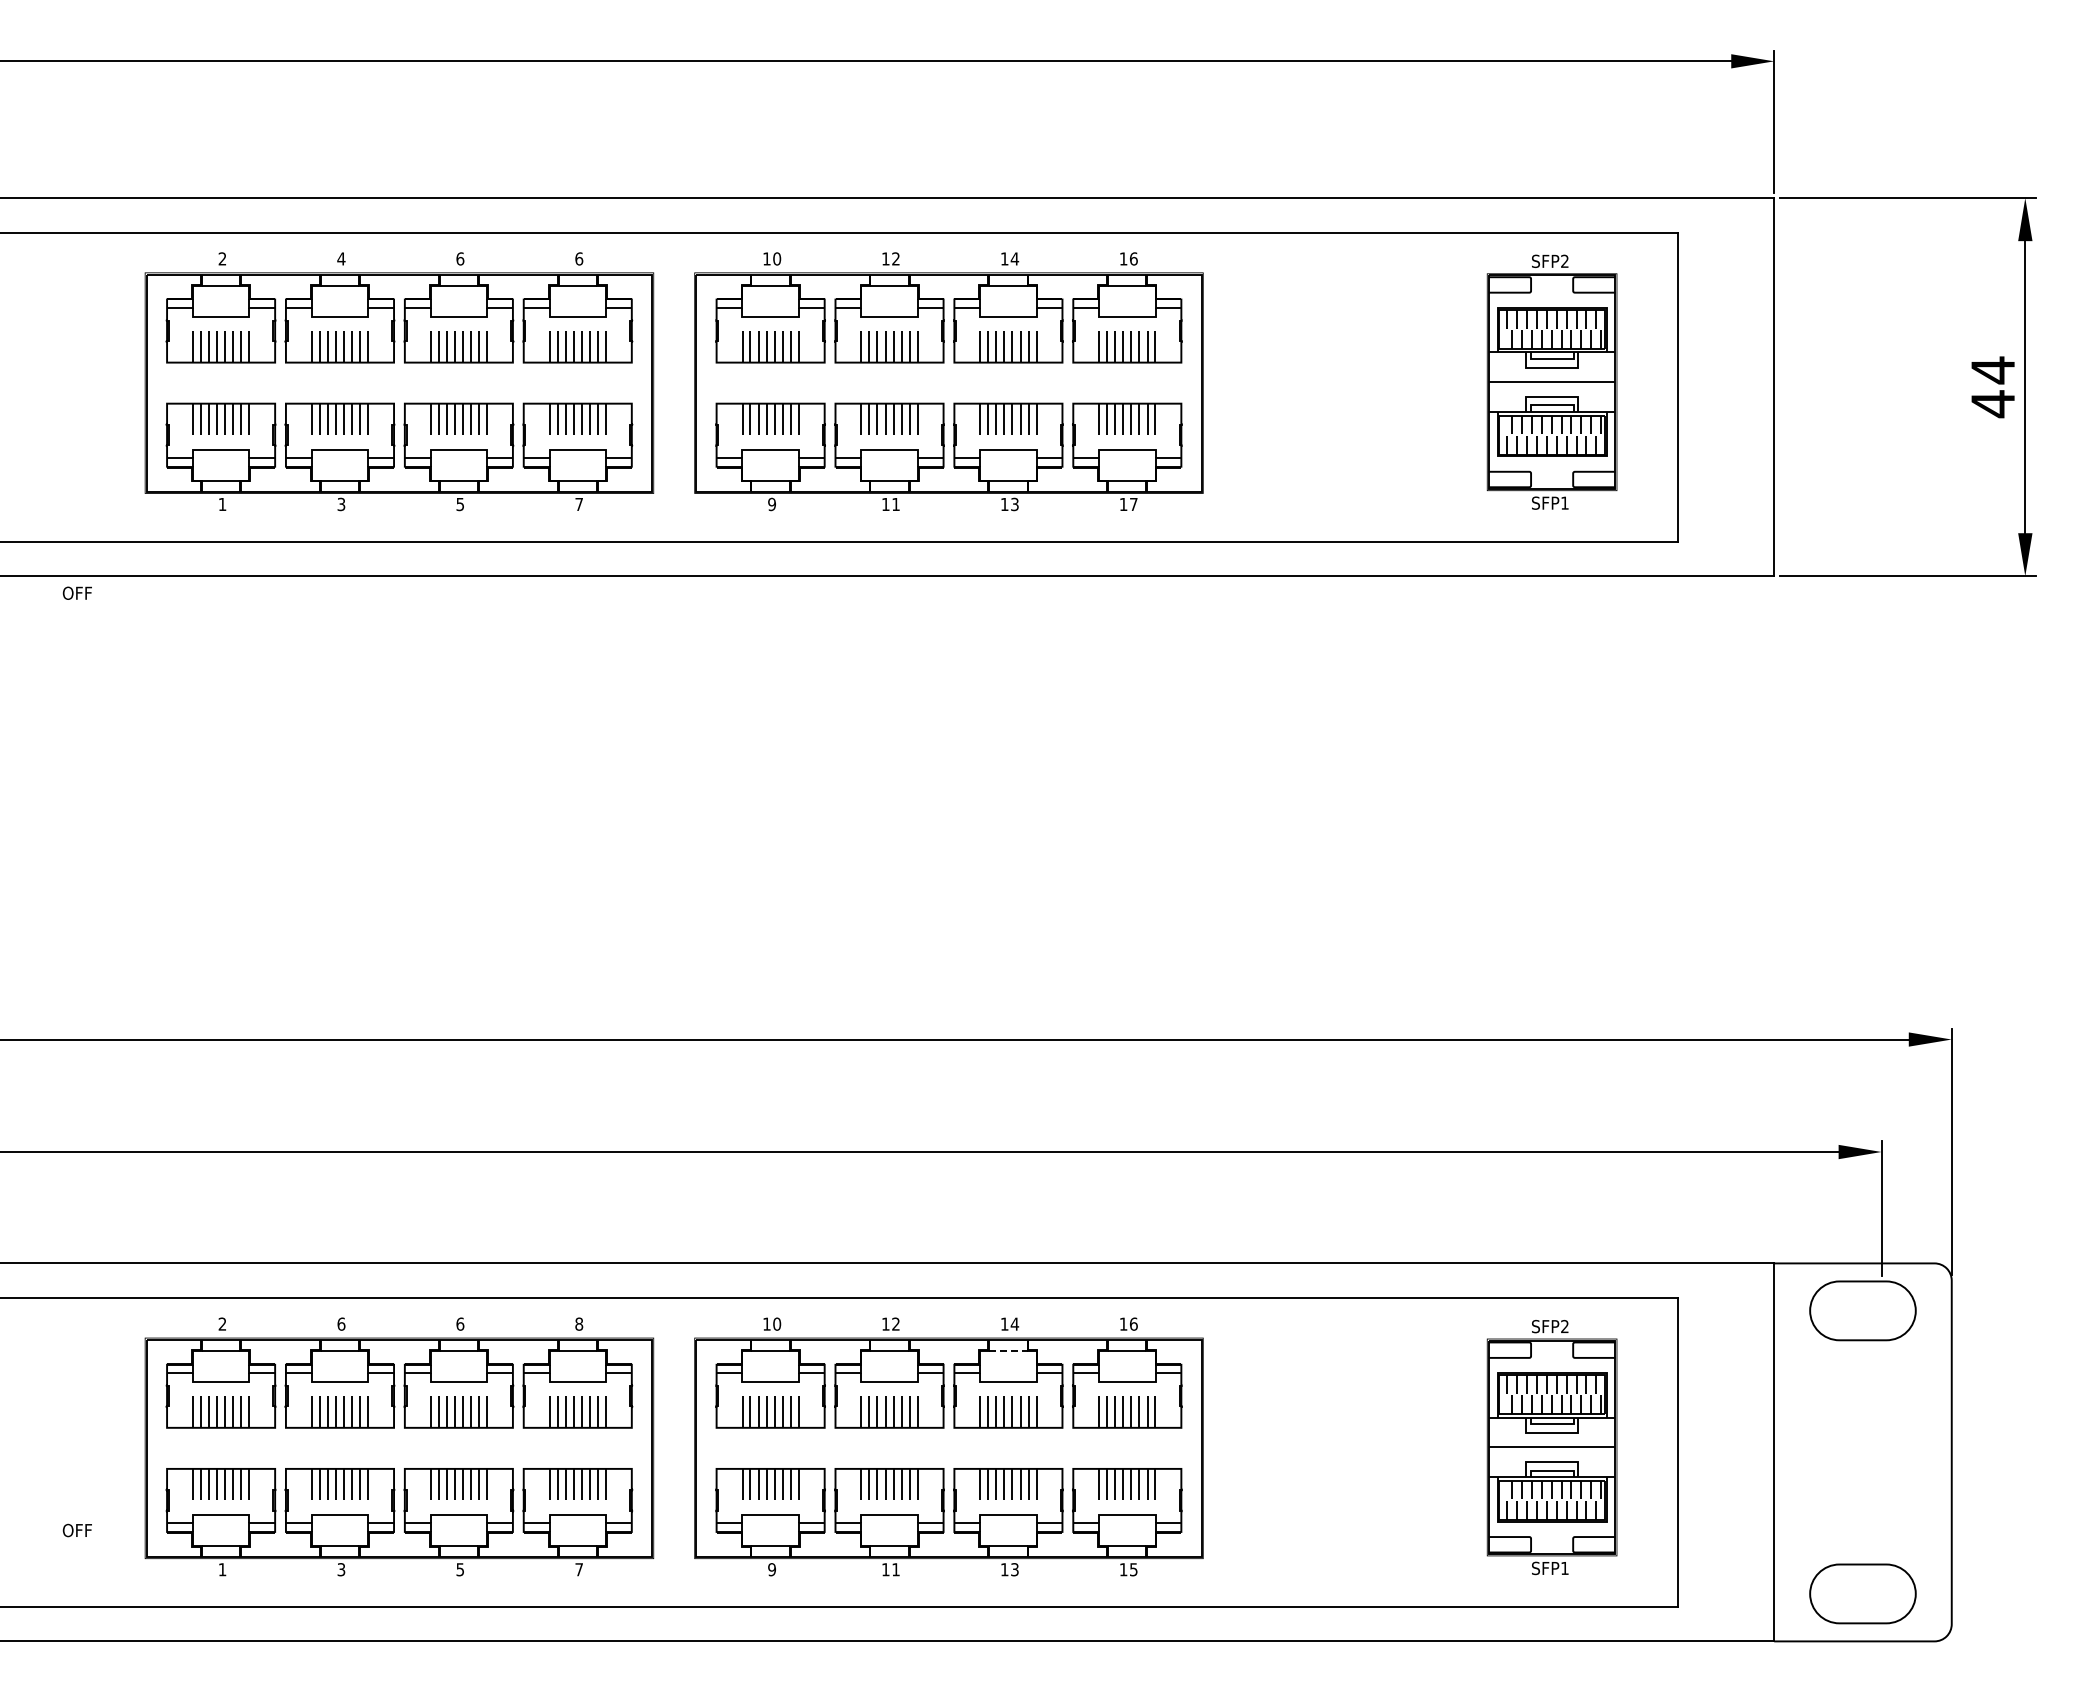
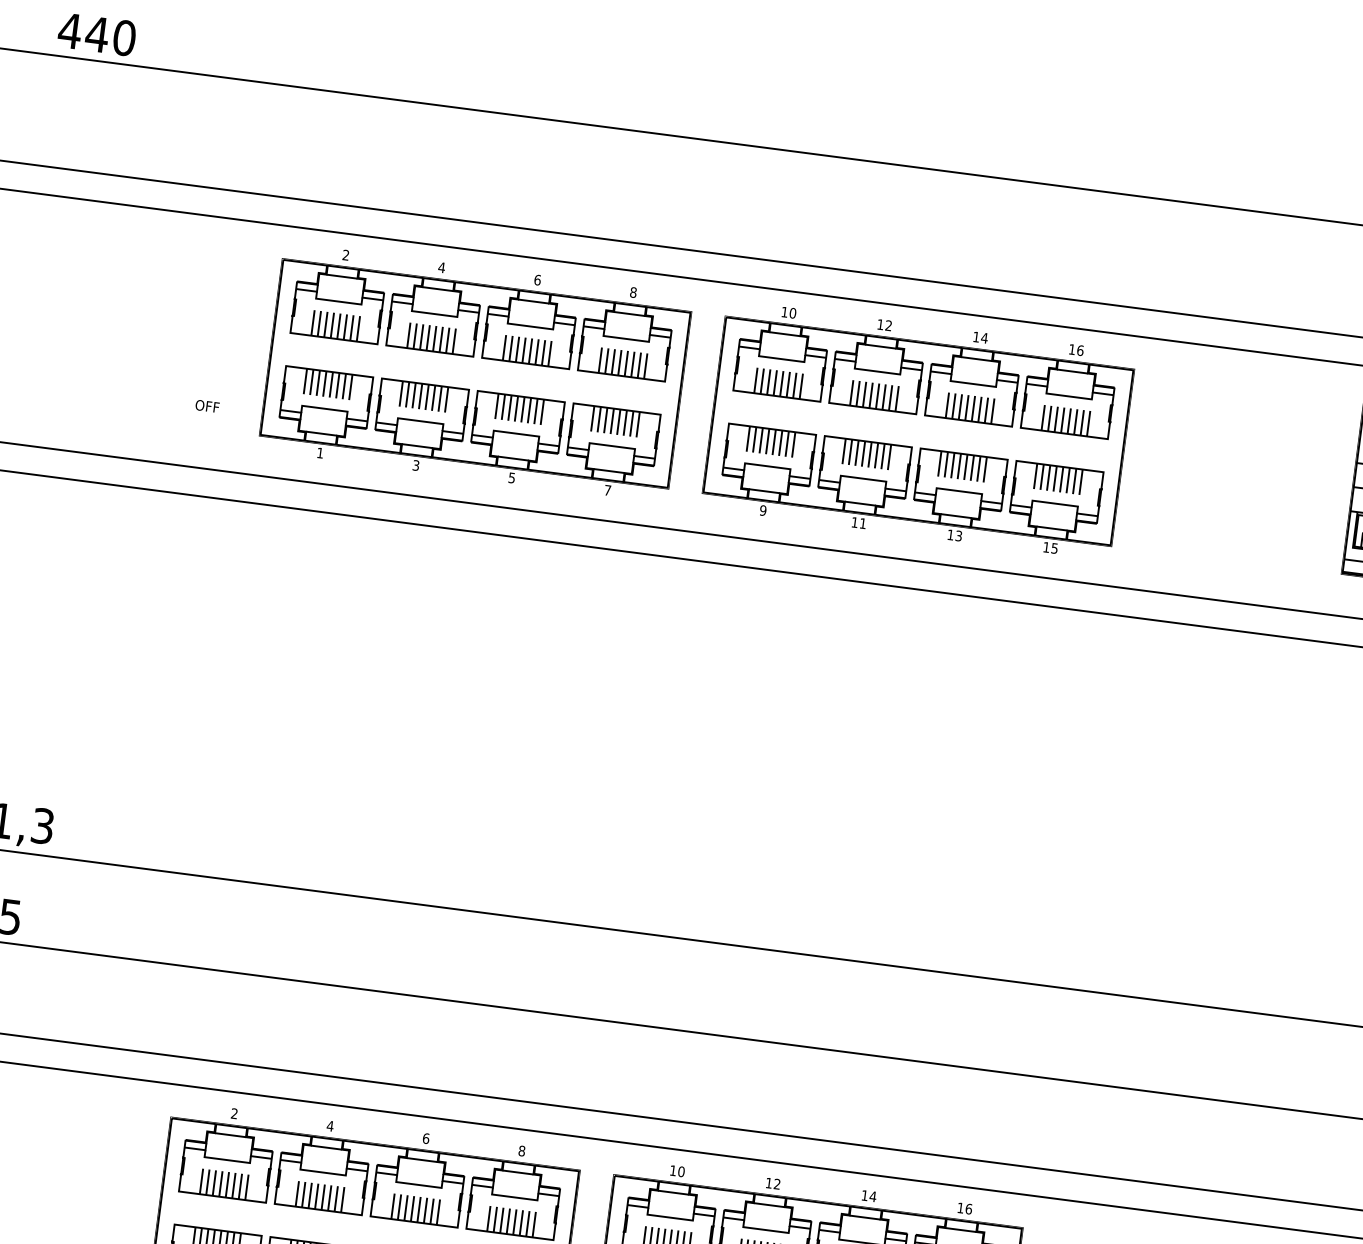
text: (579, 258) -> (633, 292), 6 -> 8
text: (1133, 504) -> (1054, 548), 17 -> 15
text: (76, 592) -> (206, 405), moved
text: (341, 1323) -> (330, 1125), 6 -> 4
line: (1008, 1350) -> (865, 1217), dashed -> solid

